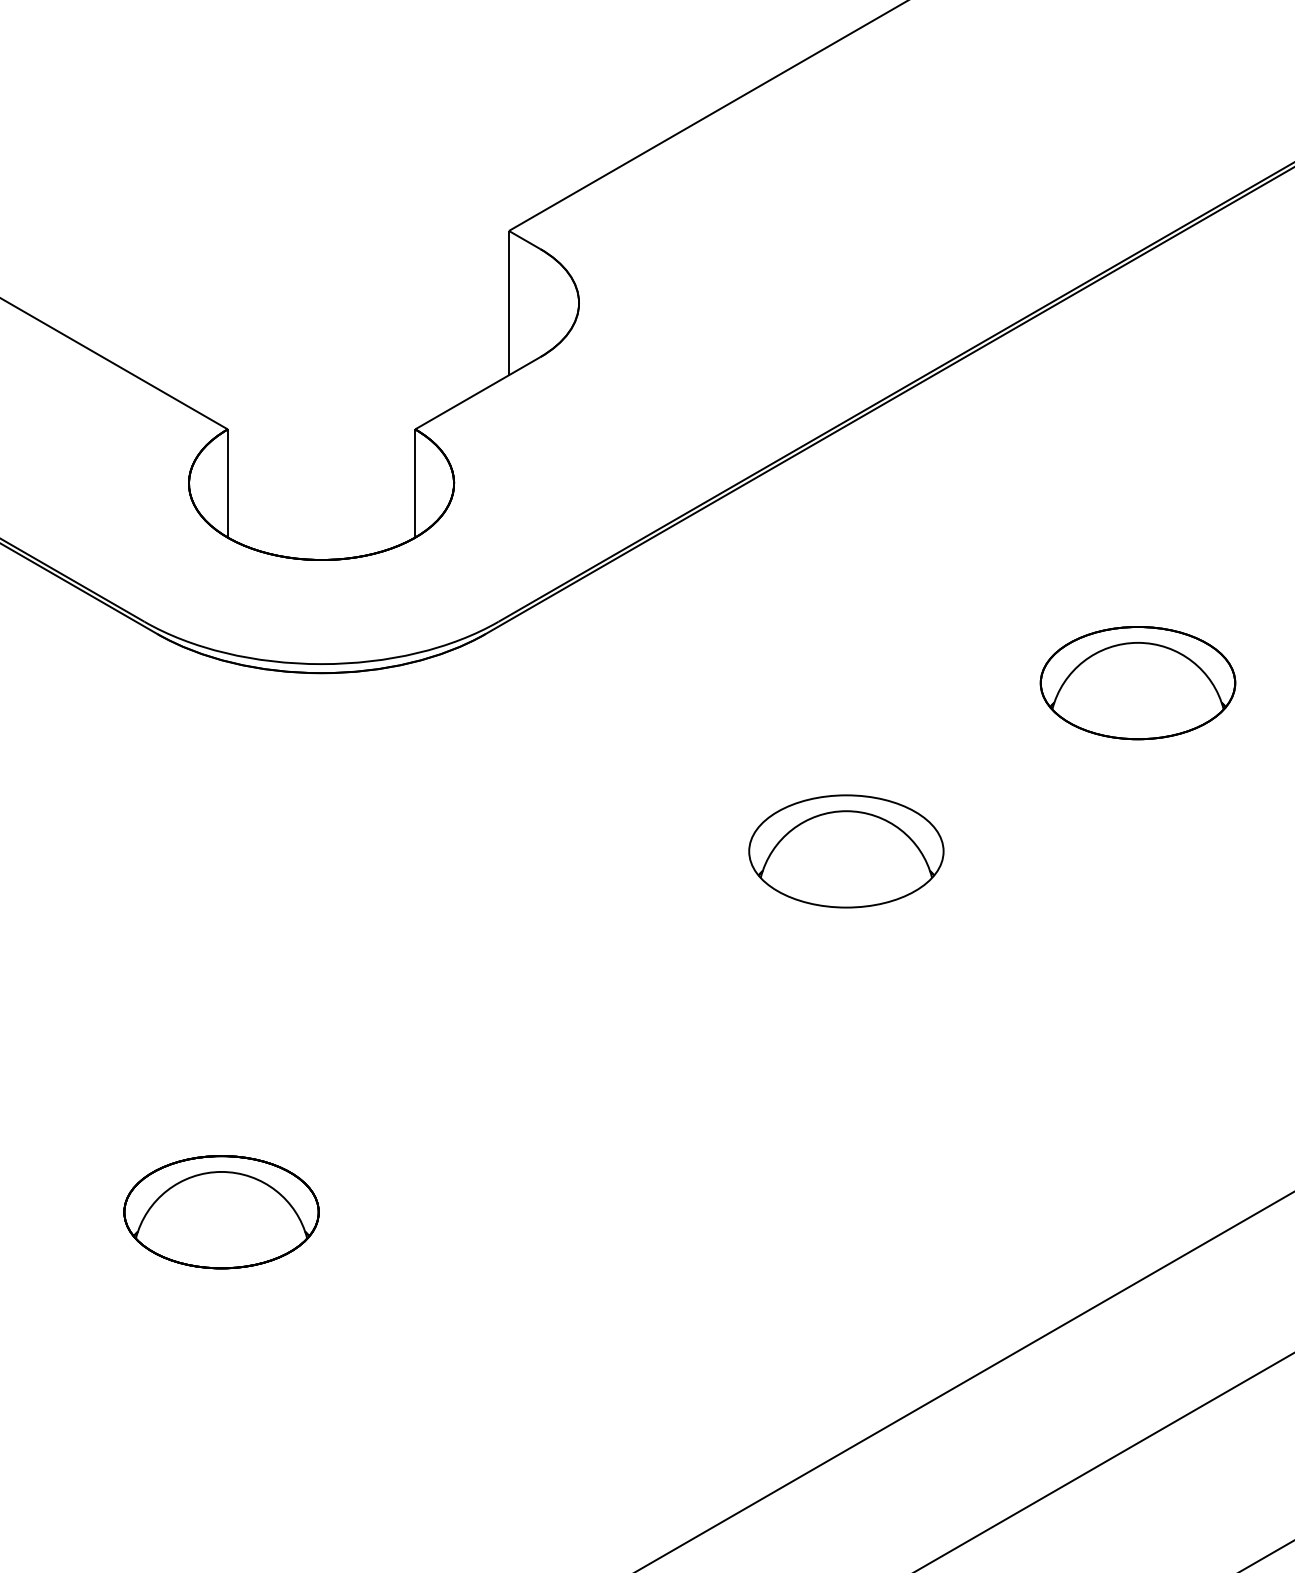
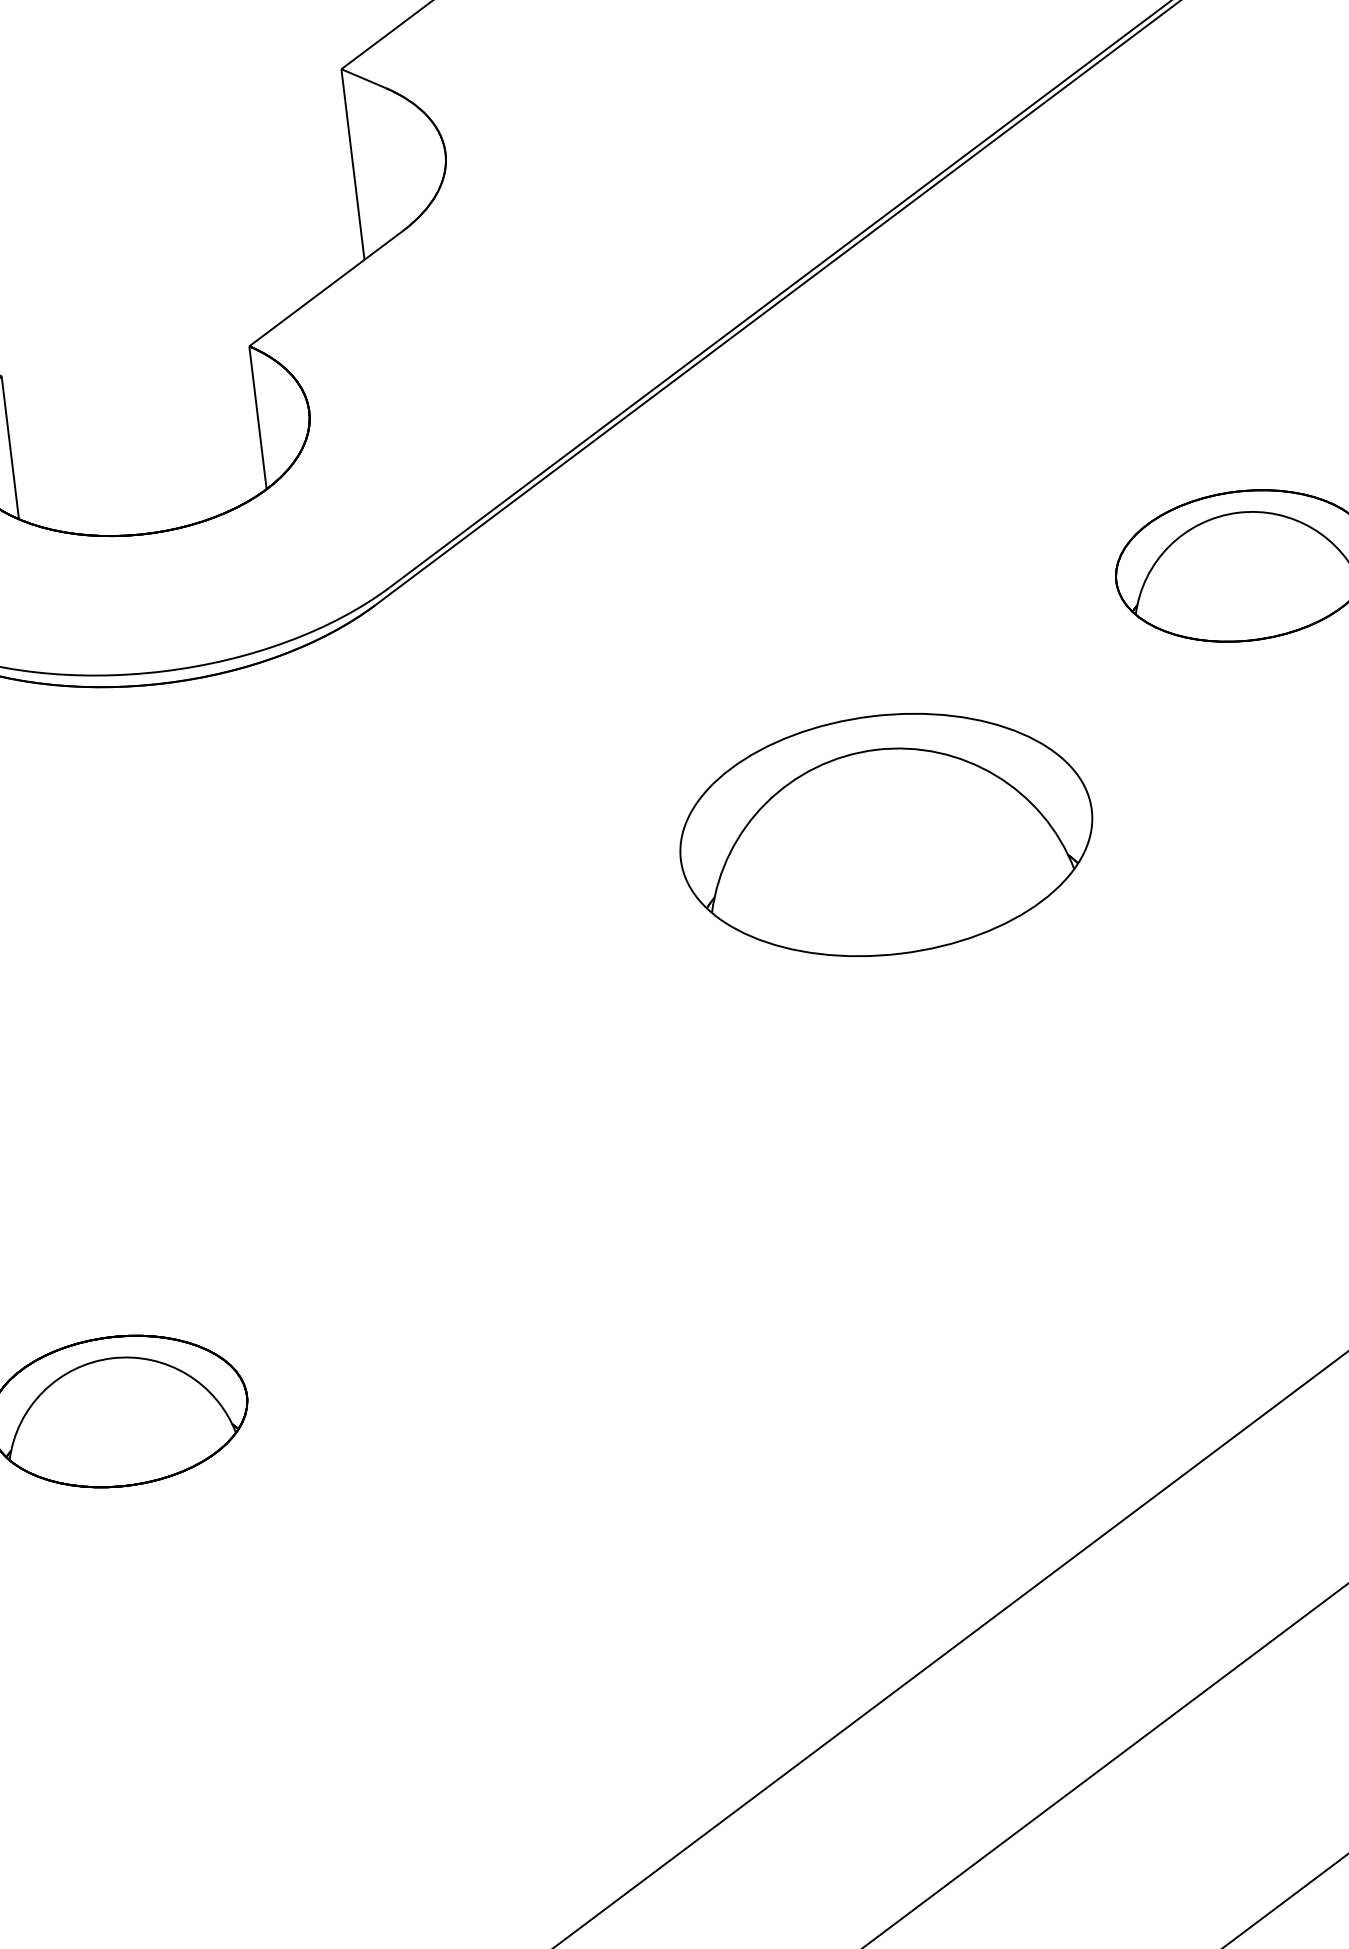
part: (846, 851) -> (886, 835), size x1.6

